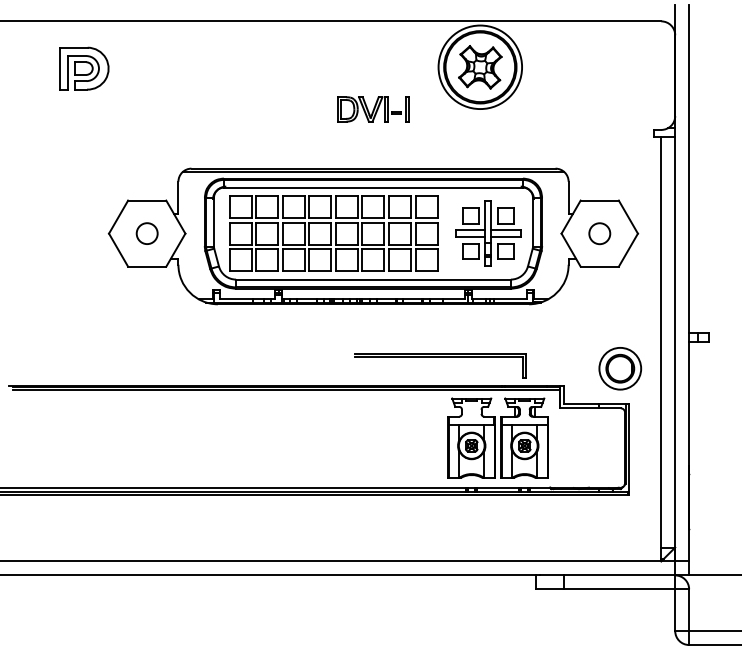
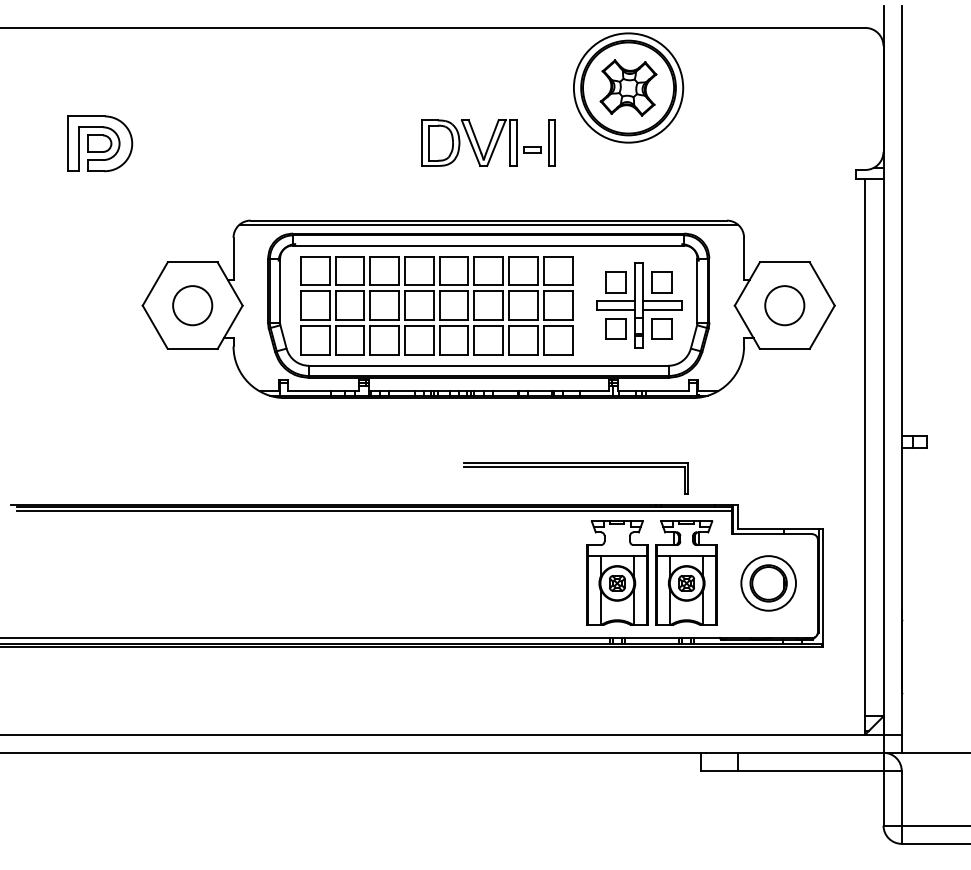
part: (84, 68) -> (100, 143), moved
part: (373, 108) -> (488, 142), size x1.43
circle: (147, 233) -> (192, 305), size x1.43
circle: (599, 233) -> (784, 305), size x1.43
part: (620, 368) -> (768, 583), moved

